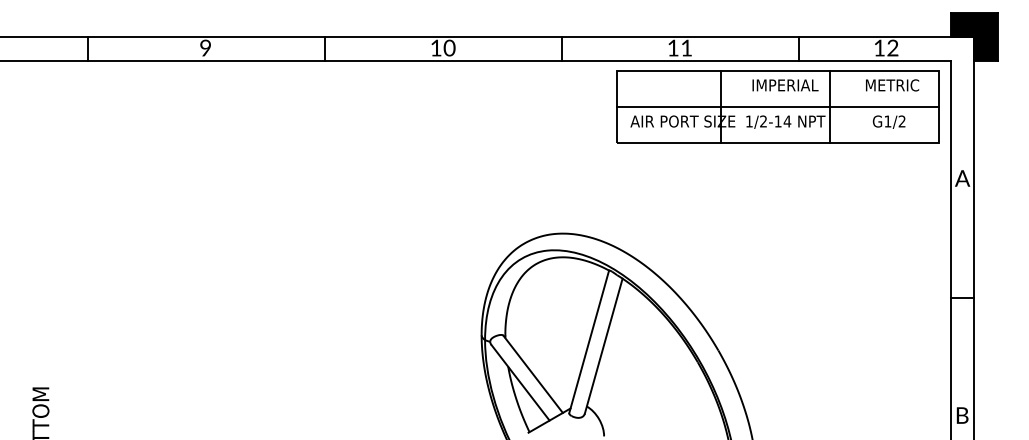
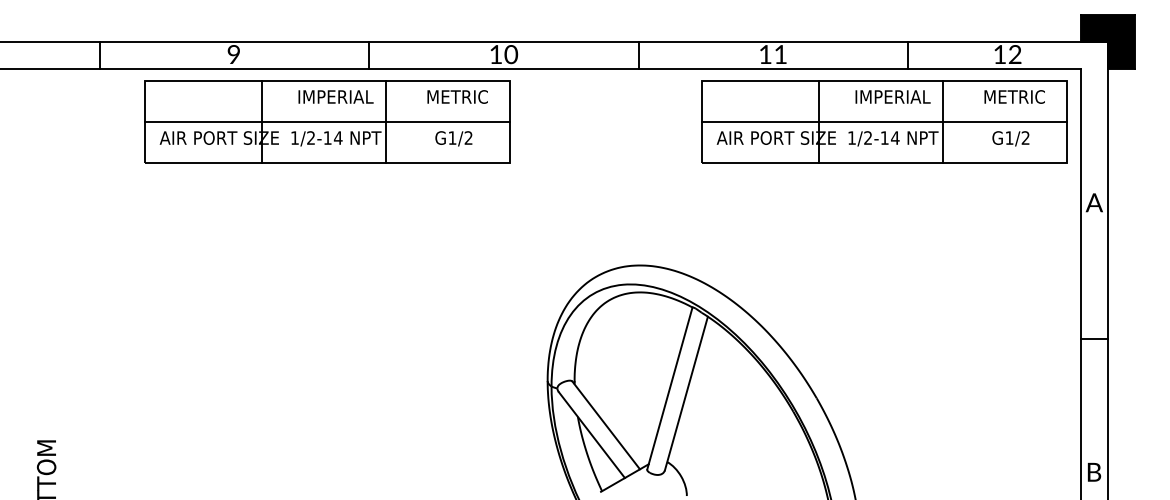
part: (287, 106) -> (326, 120), added

